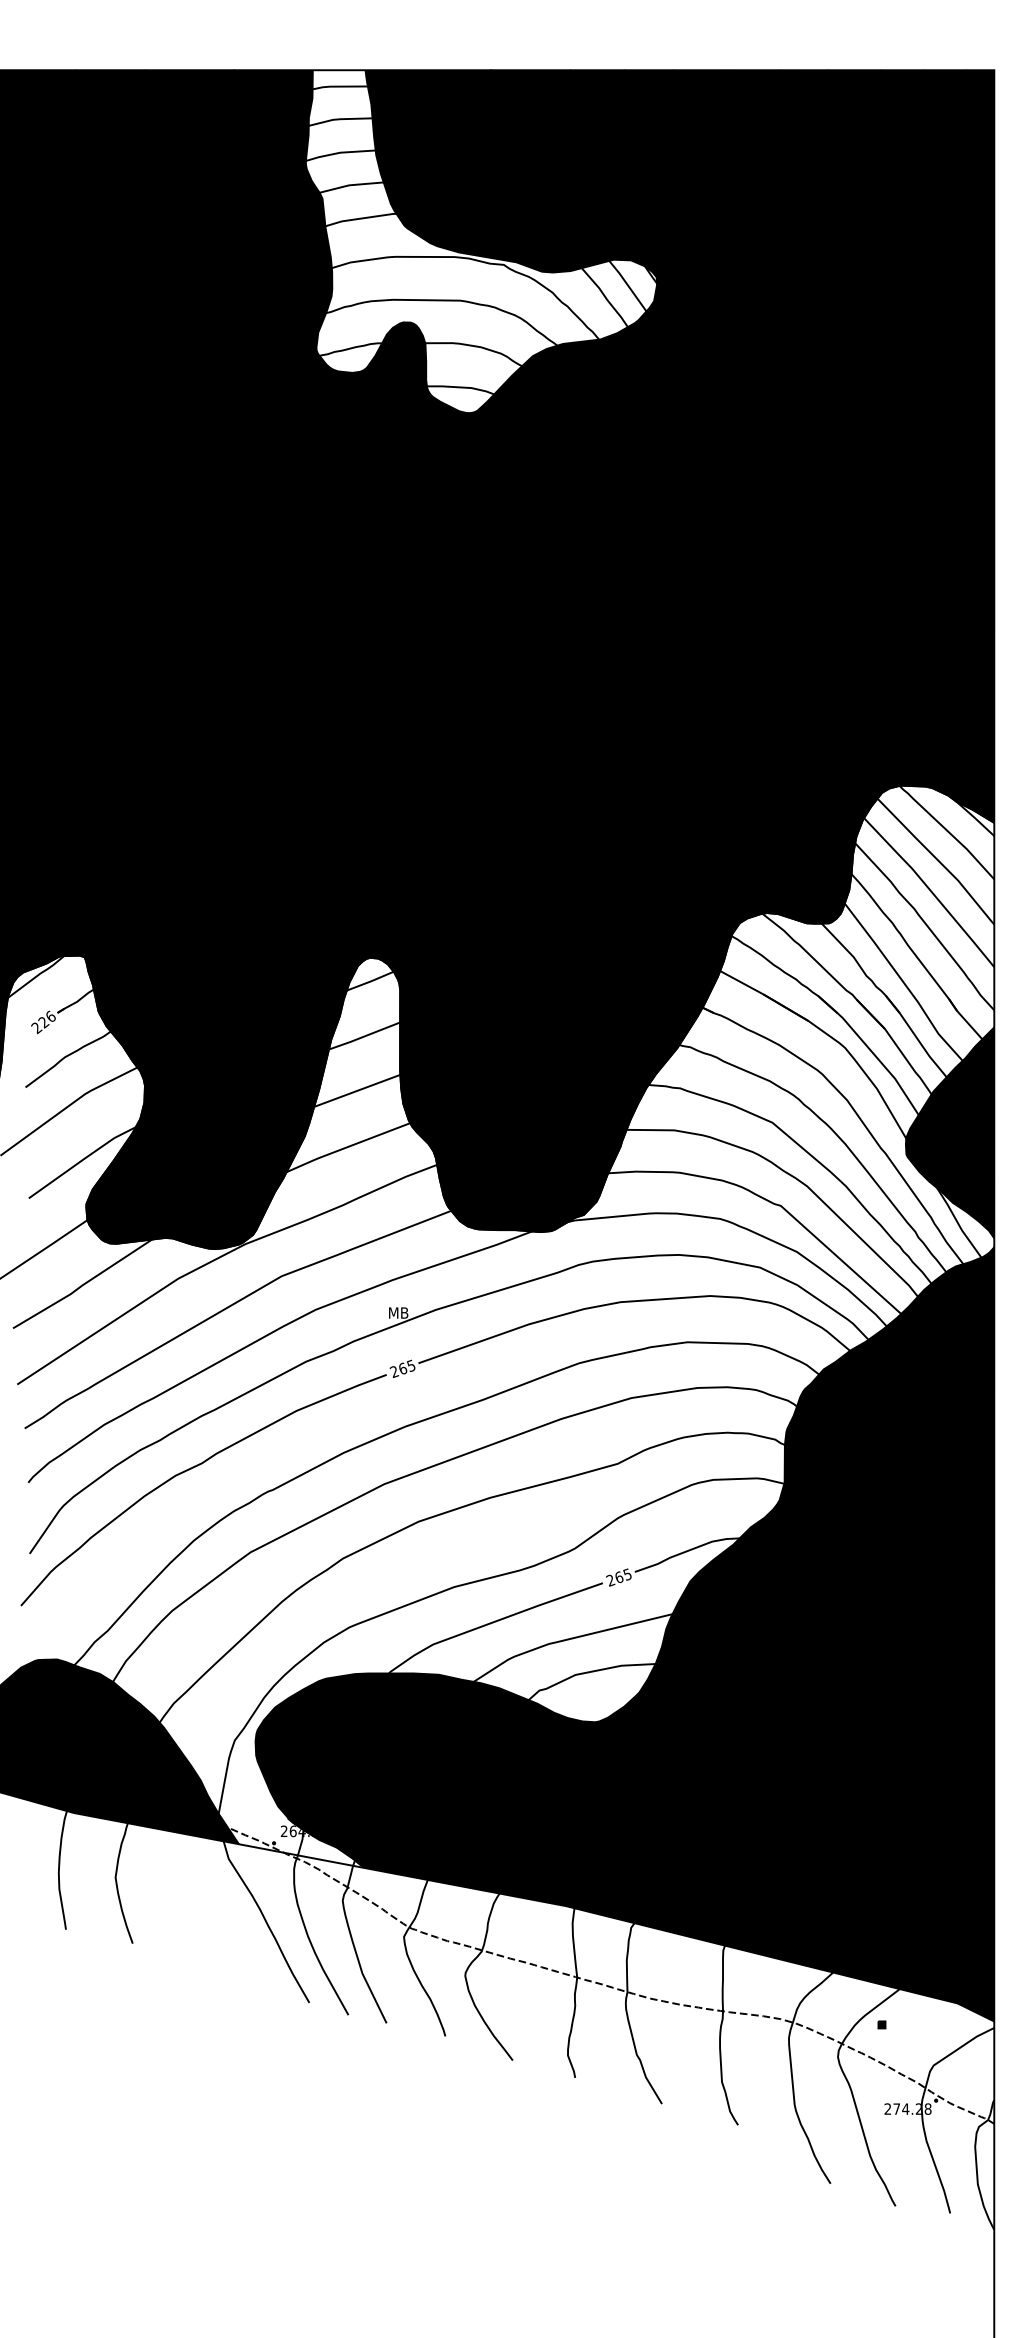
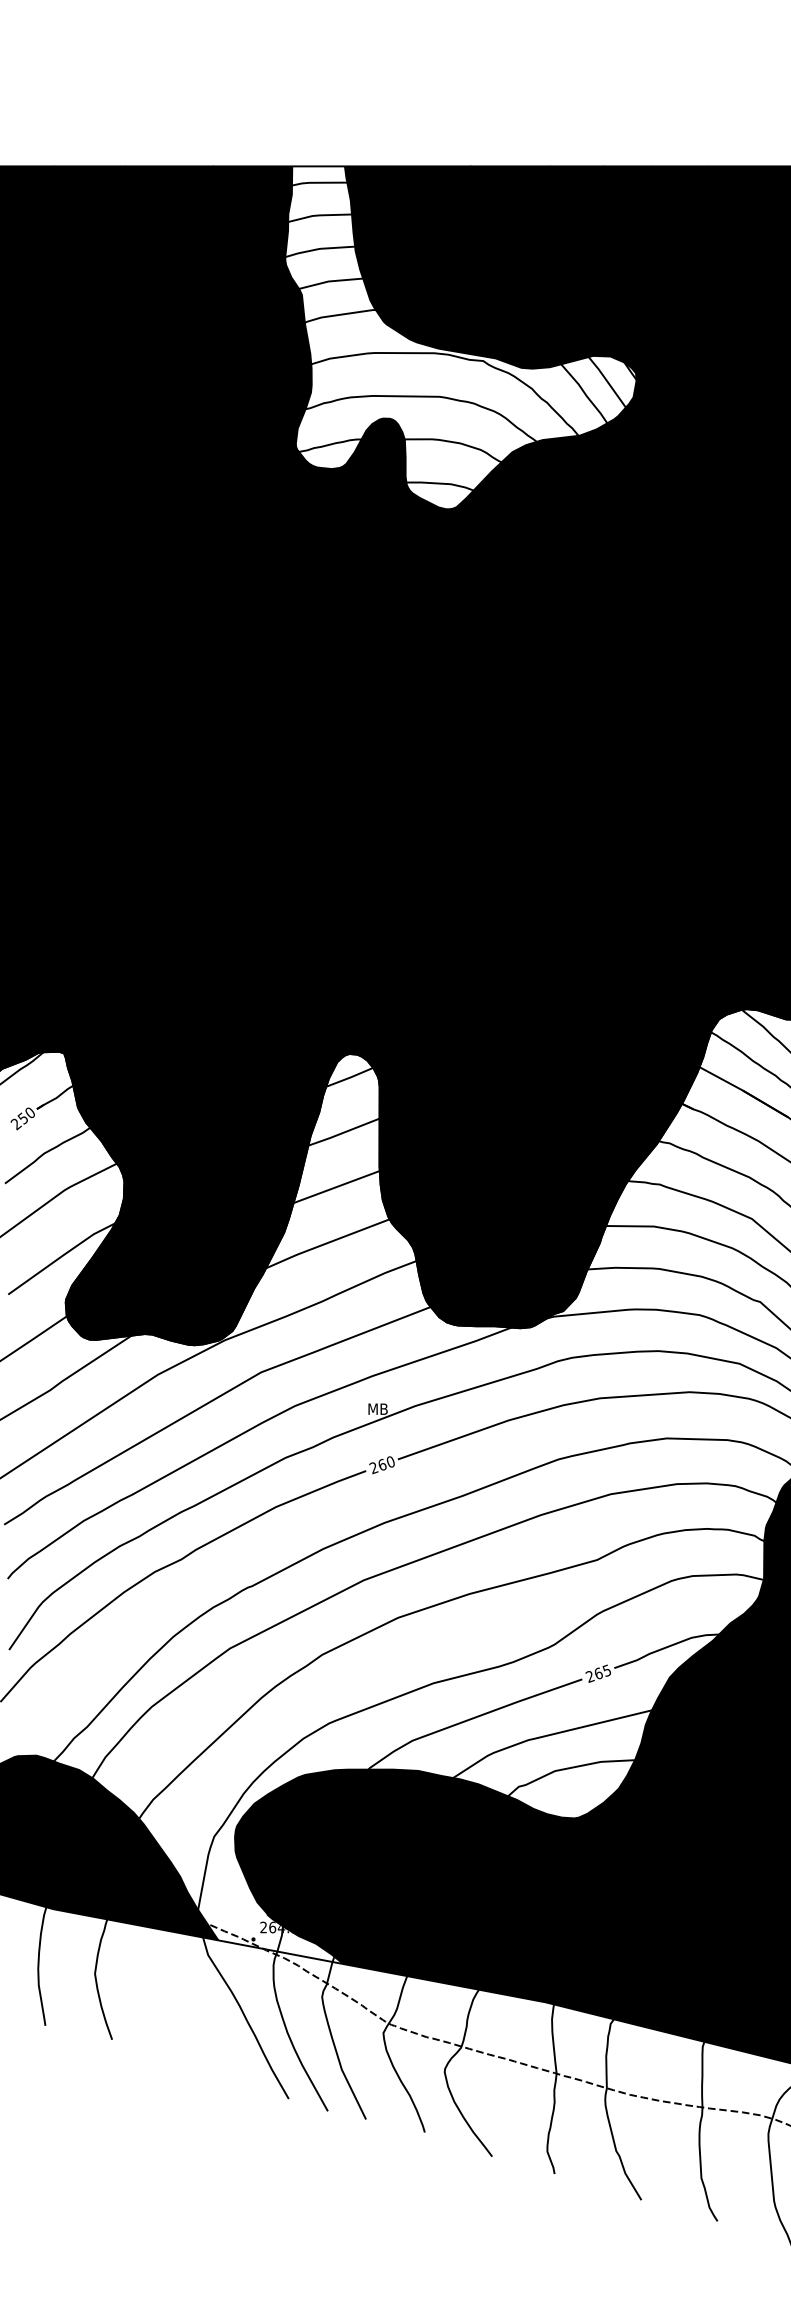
text: (46, 1019) -> (25, 1115), 226 -> 250
text: (410, 1365) -> (389, 1461), 265 -> 260

